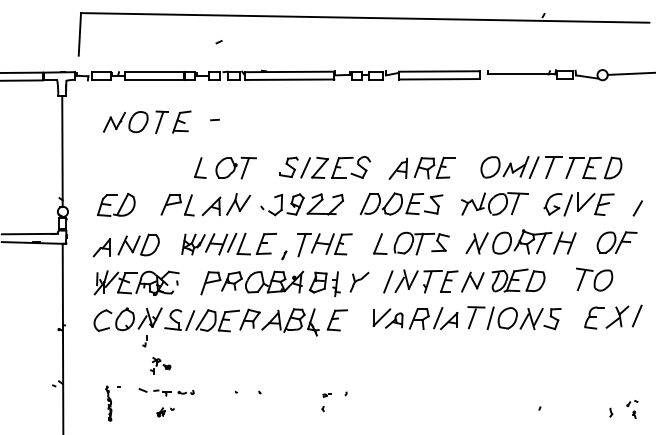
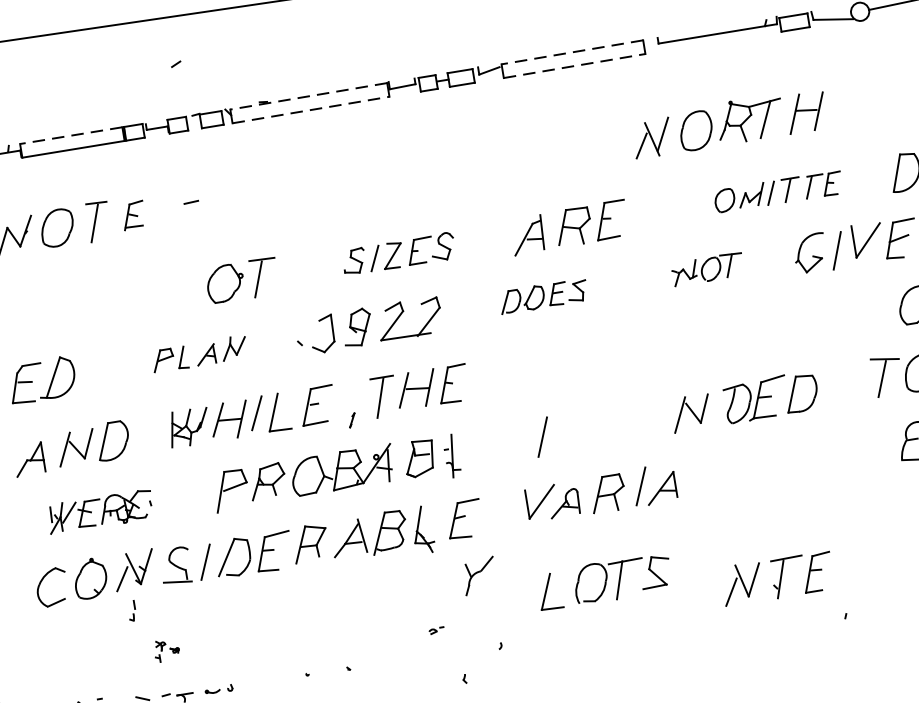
line: (289, 71) -> (308, 95), solid -> dashed
line: (439, 71) -> (572, 52), solid -> dashed
line: (154, 72) -> (71, 136), solid -> dashed
line: (289, 79) -> (310, 109), solid -> dashed
line: (440, 79) -> (576, 66), solid -> dashed
part: (181, 121) -> (132, 214), size x0.7
part: (200, 167) -> (179, 290), removed
part: (325, 167) -> (399, 254), size x0.7
part: (540, 167) -> (777, 192), size x0.6
part: (401, 203) -> (543, 295), size x0.6
part: (494, 203) -> (706, 268), size x0.6
part: (205, 204) -> (198, 353), size x0.6
part: (520, 241) -> (728, 122), moved
part: (411, 243) -> (604, 581), moved
part: (359, 281) -> (478, 575), moved
part: (426, 281) -> (777, 578), moved
part: (136, 282) -> (100, 510), size x0.7
part: (514, 318) -> (775, 465), removed
part: (160, 365) -> (166, 649), size x0.7
part: (326, 395) -> (435, 630), moved

